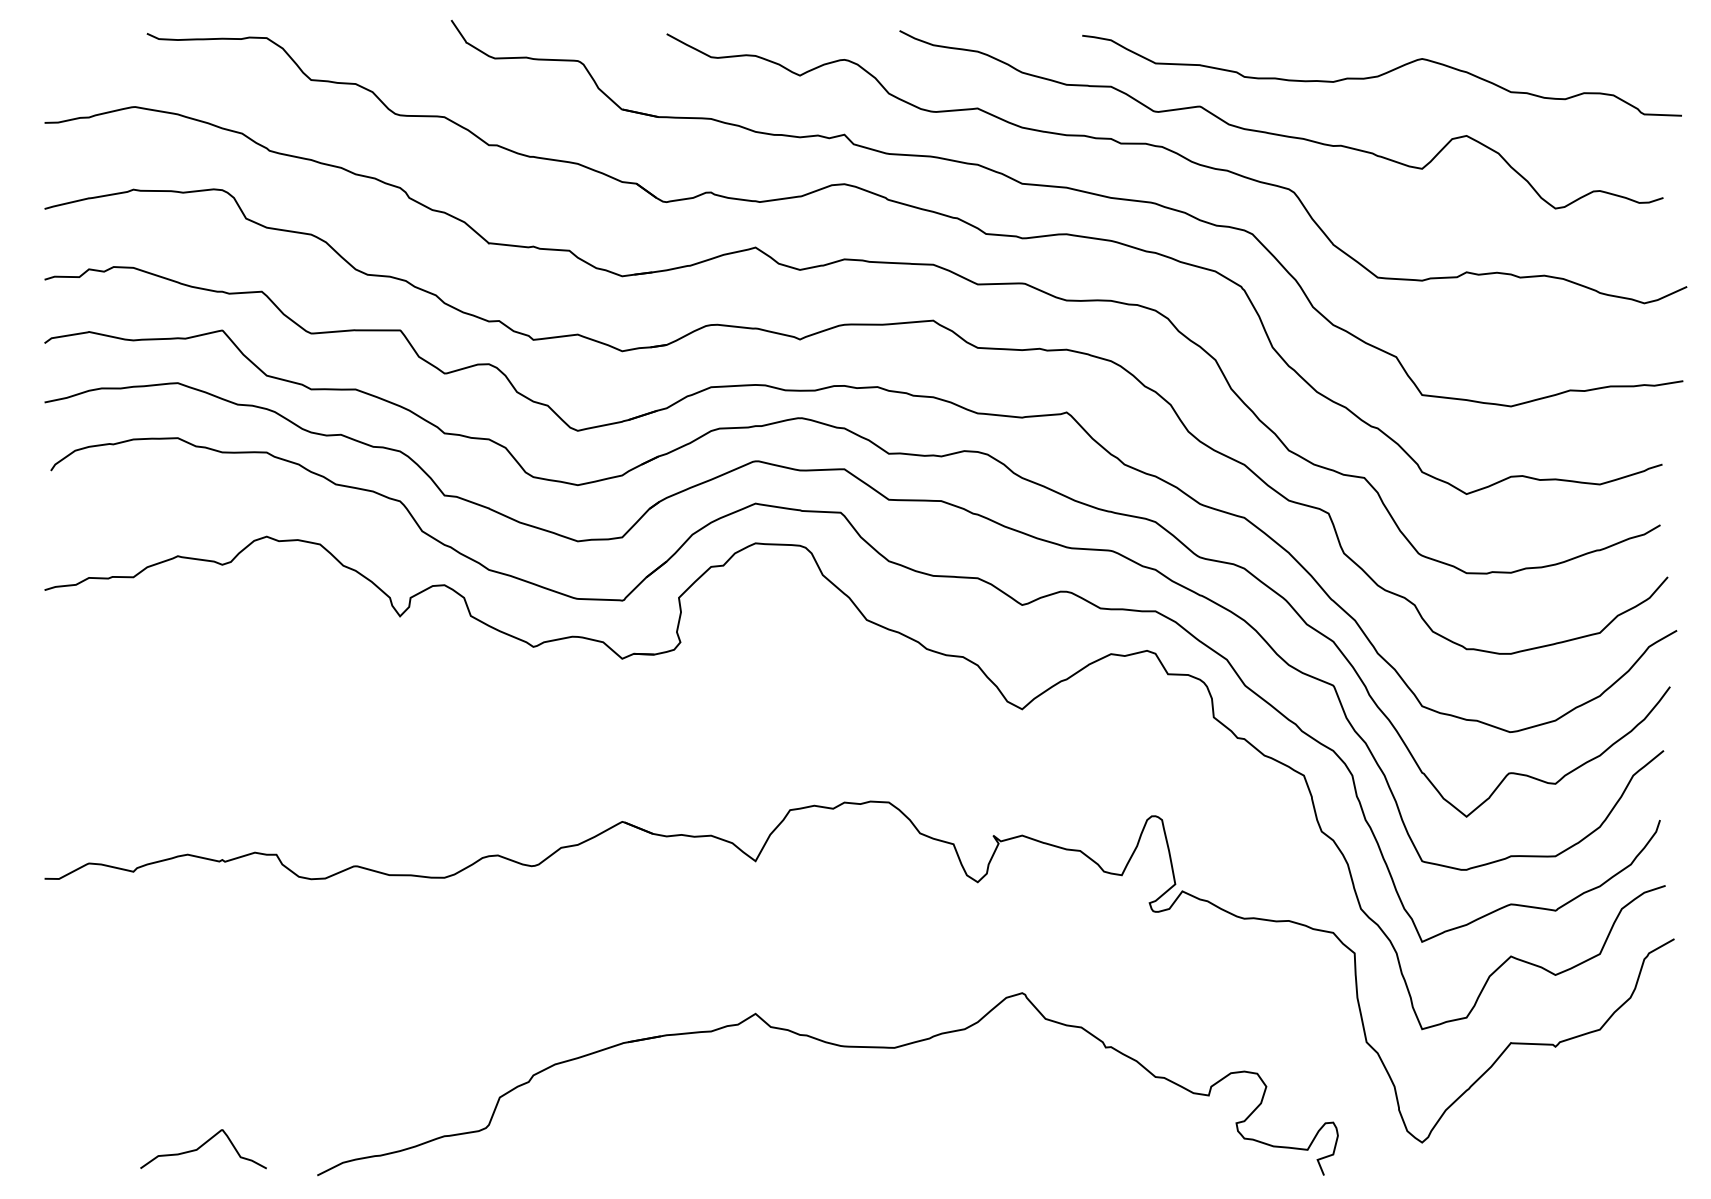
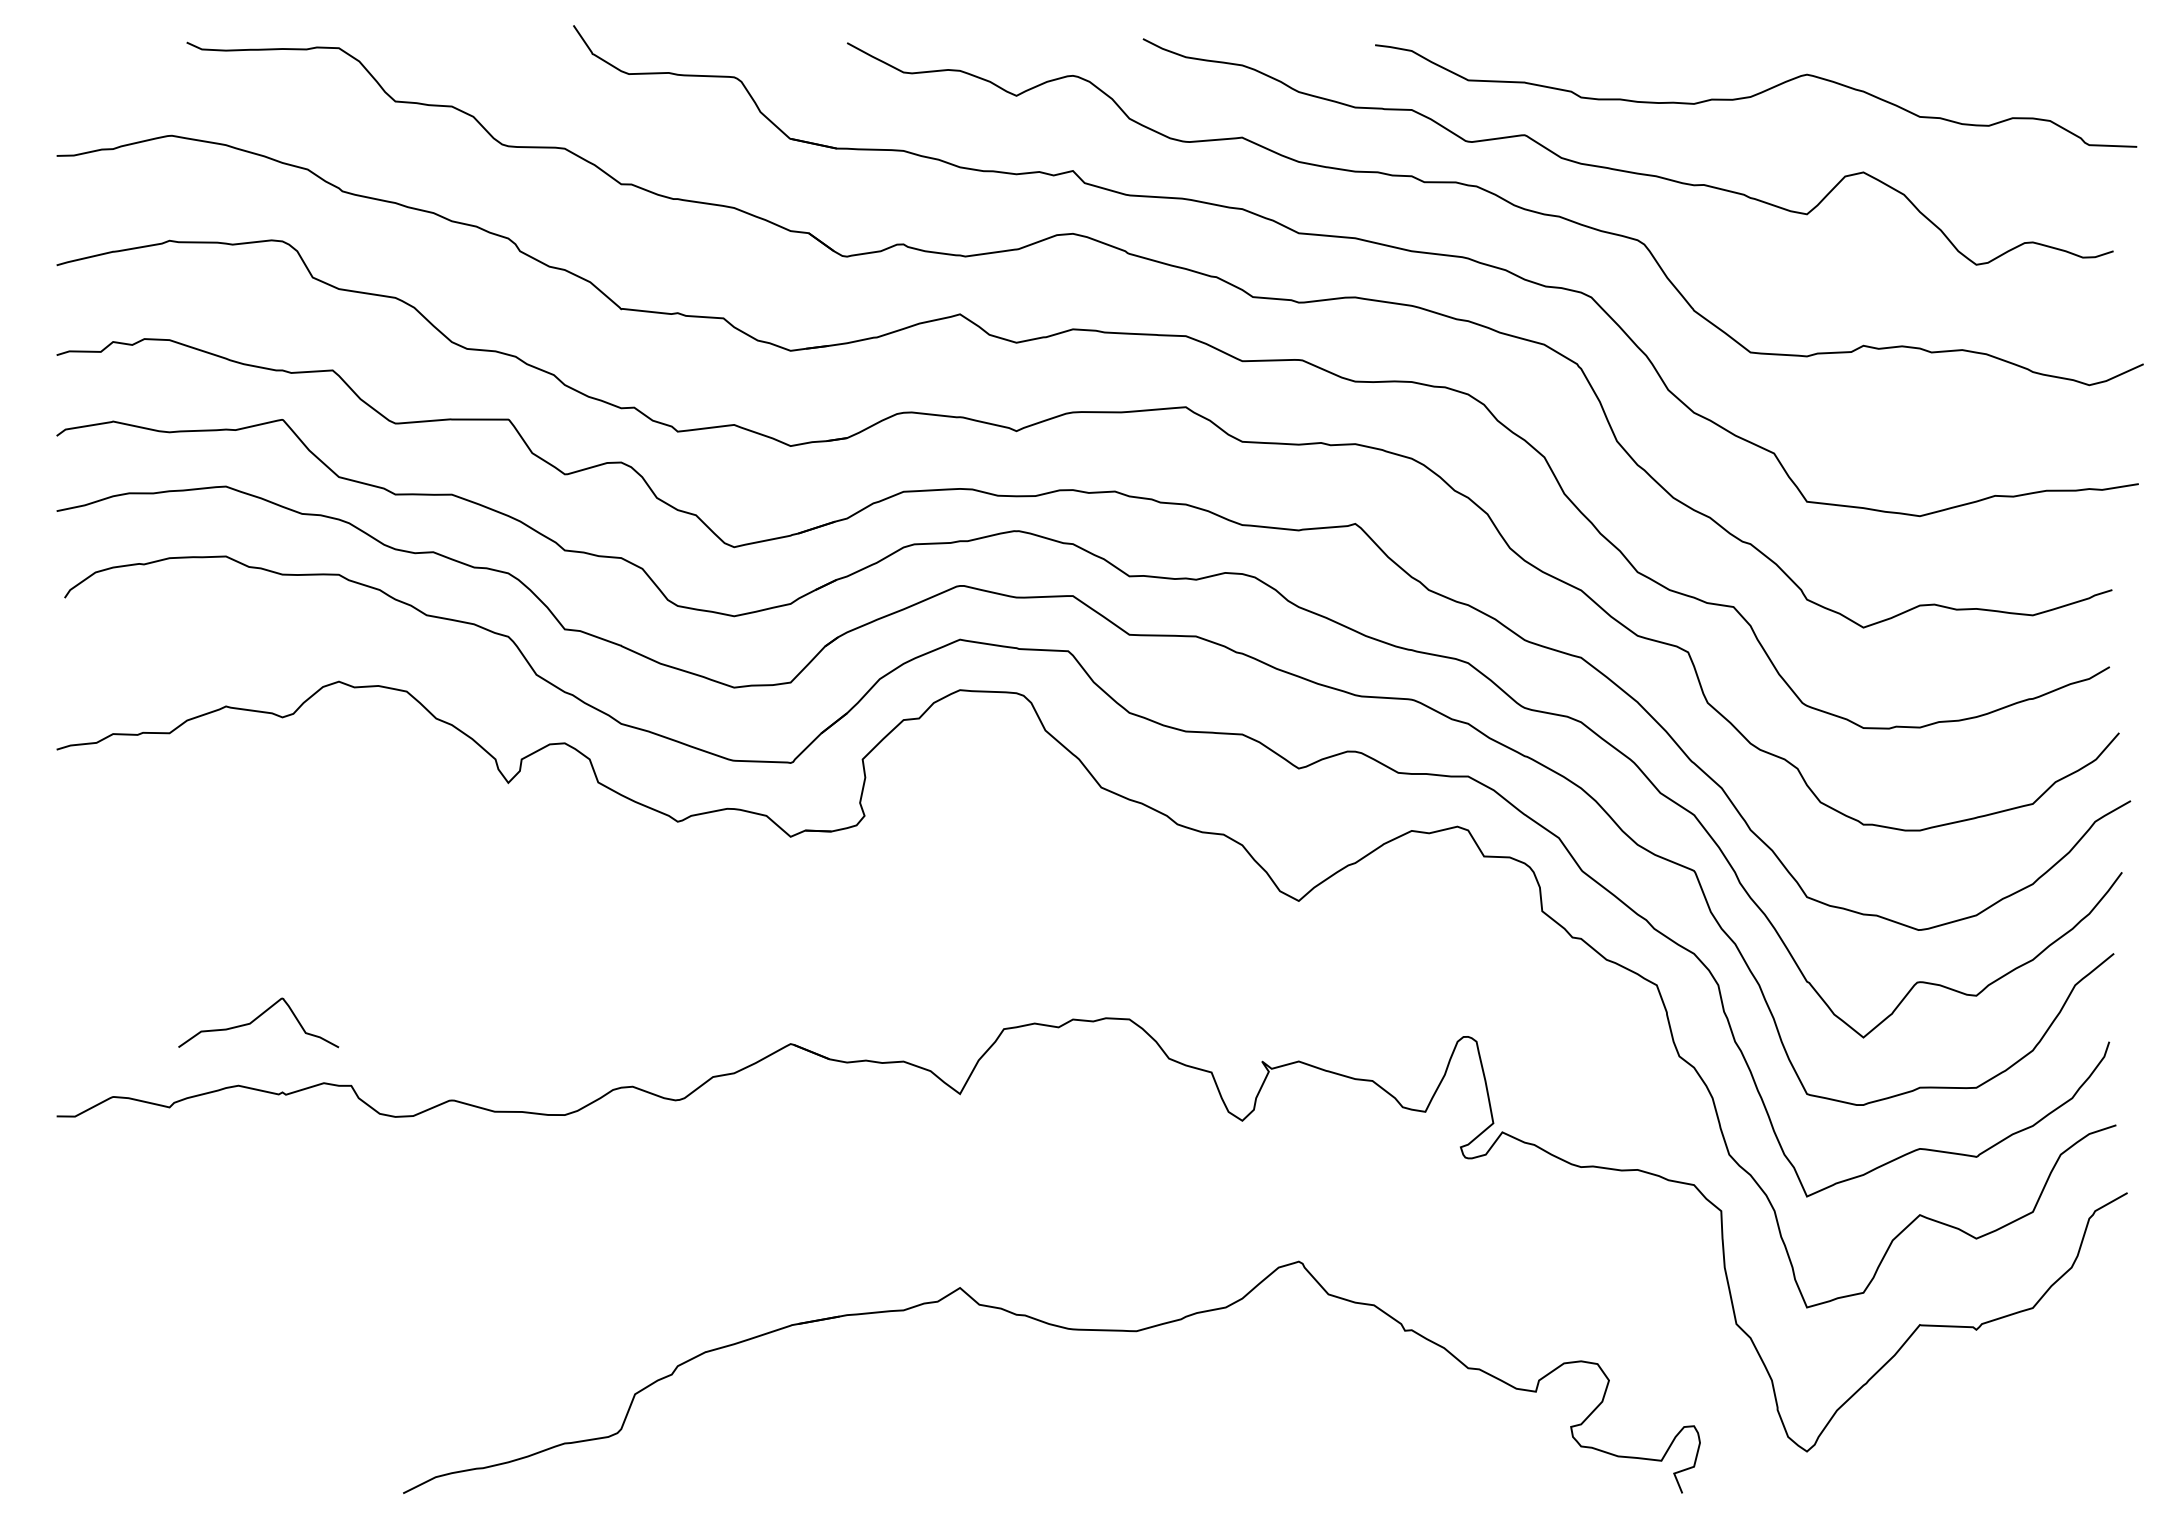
curve: (201, 1147) -> (256, 1020), moved

